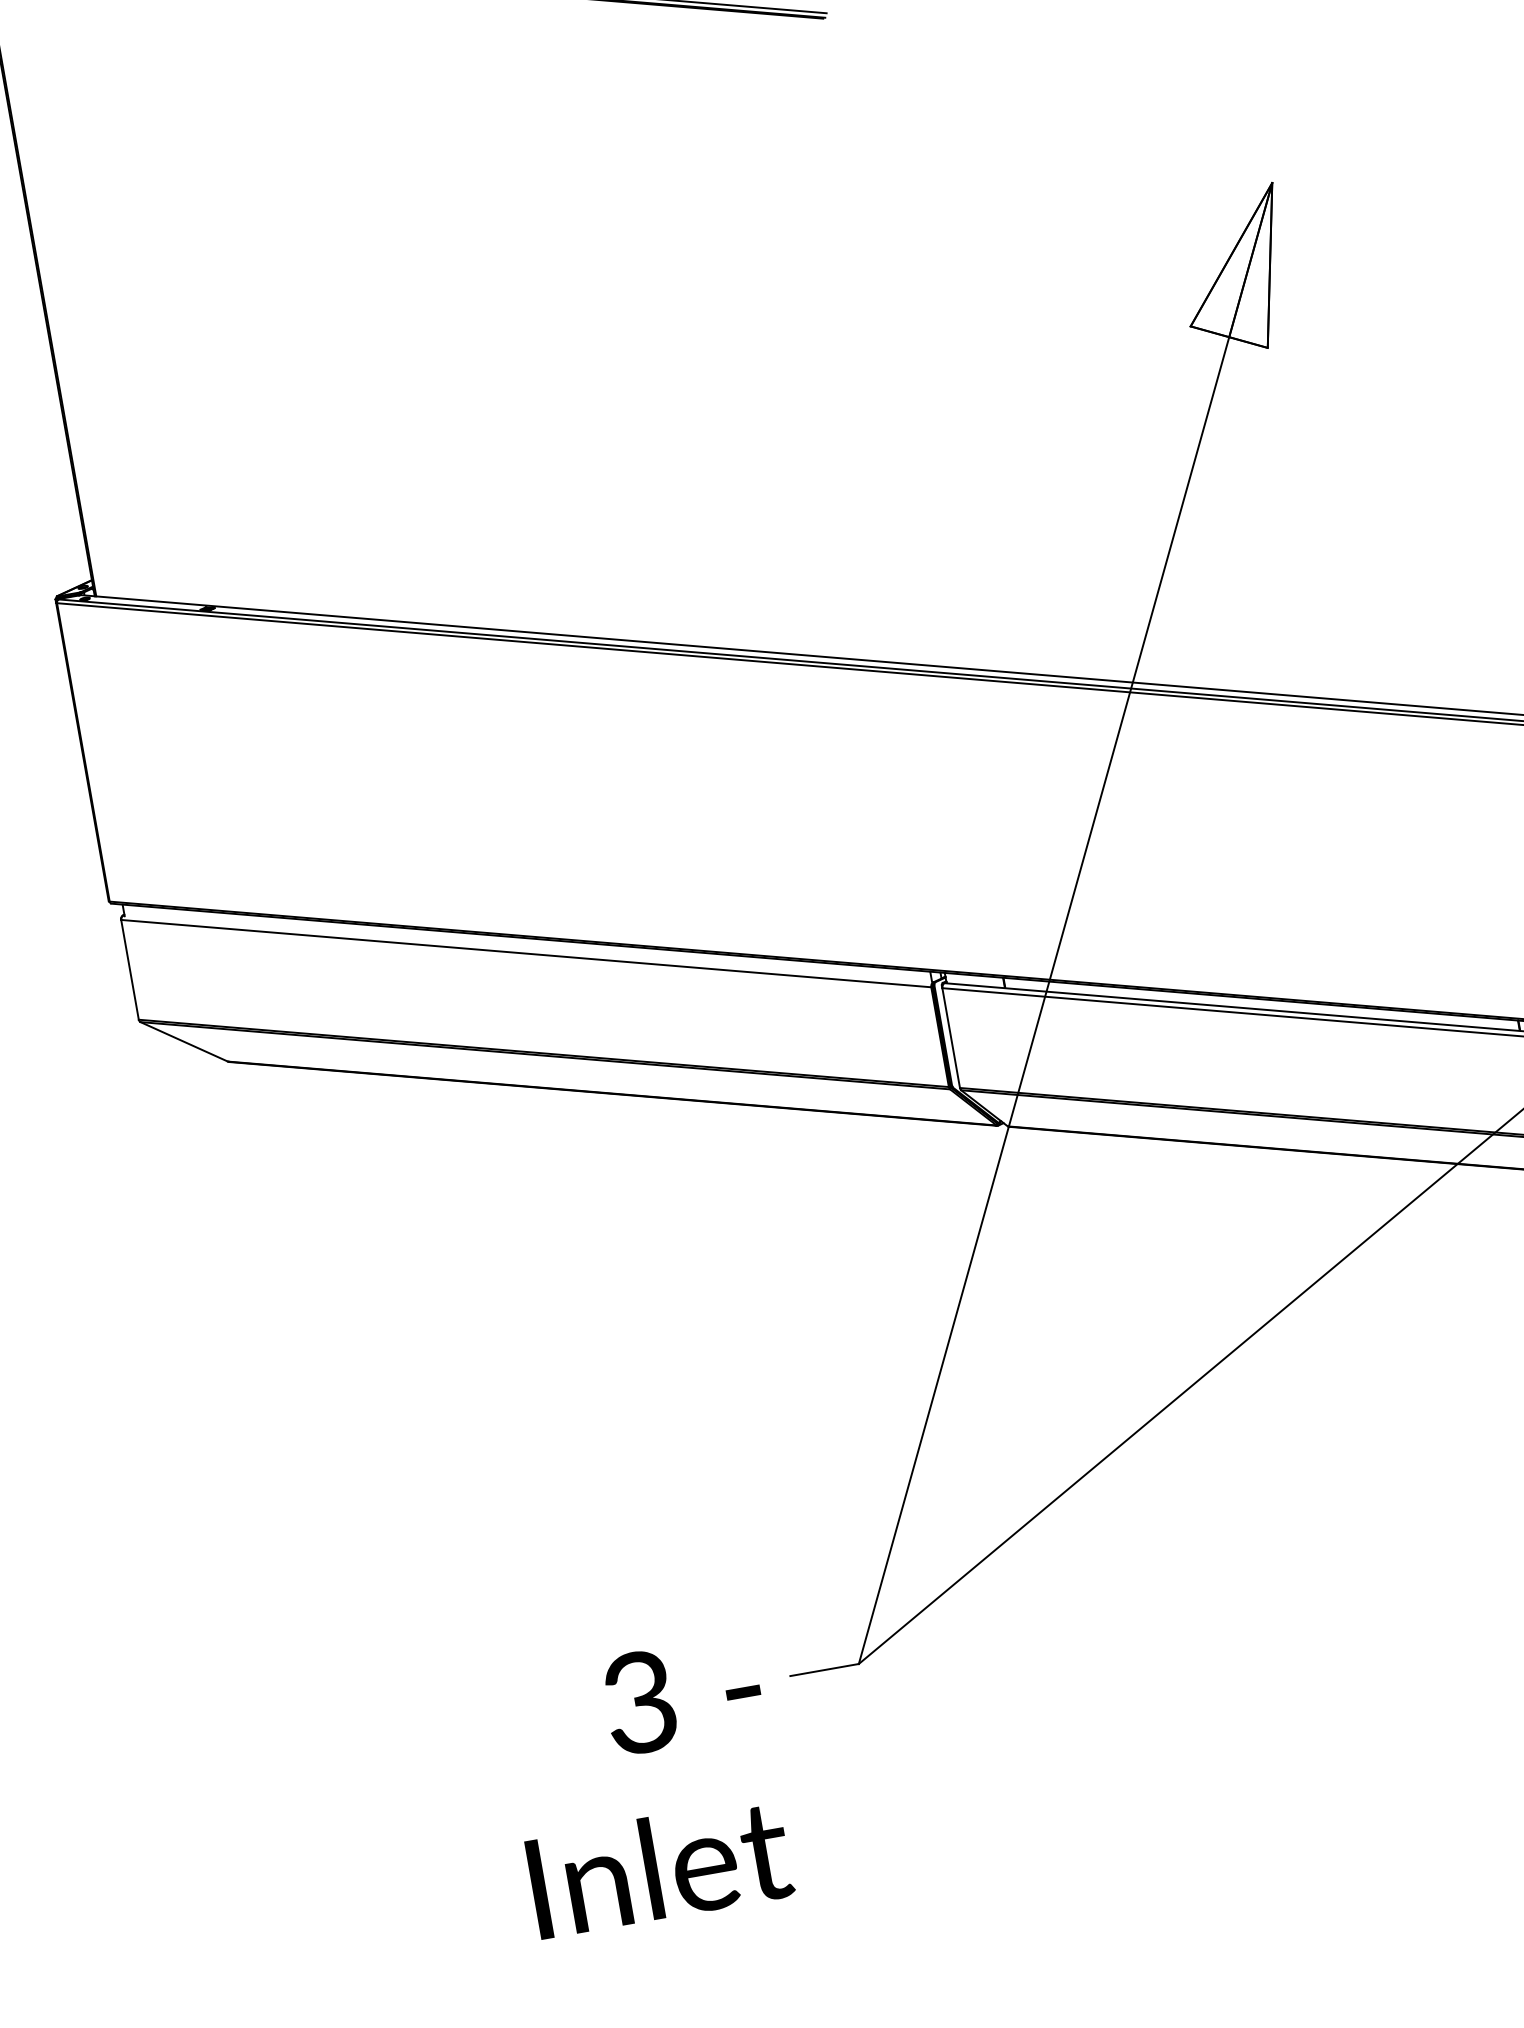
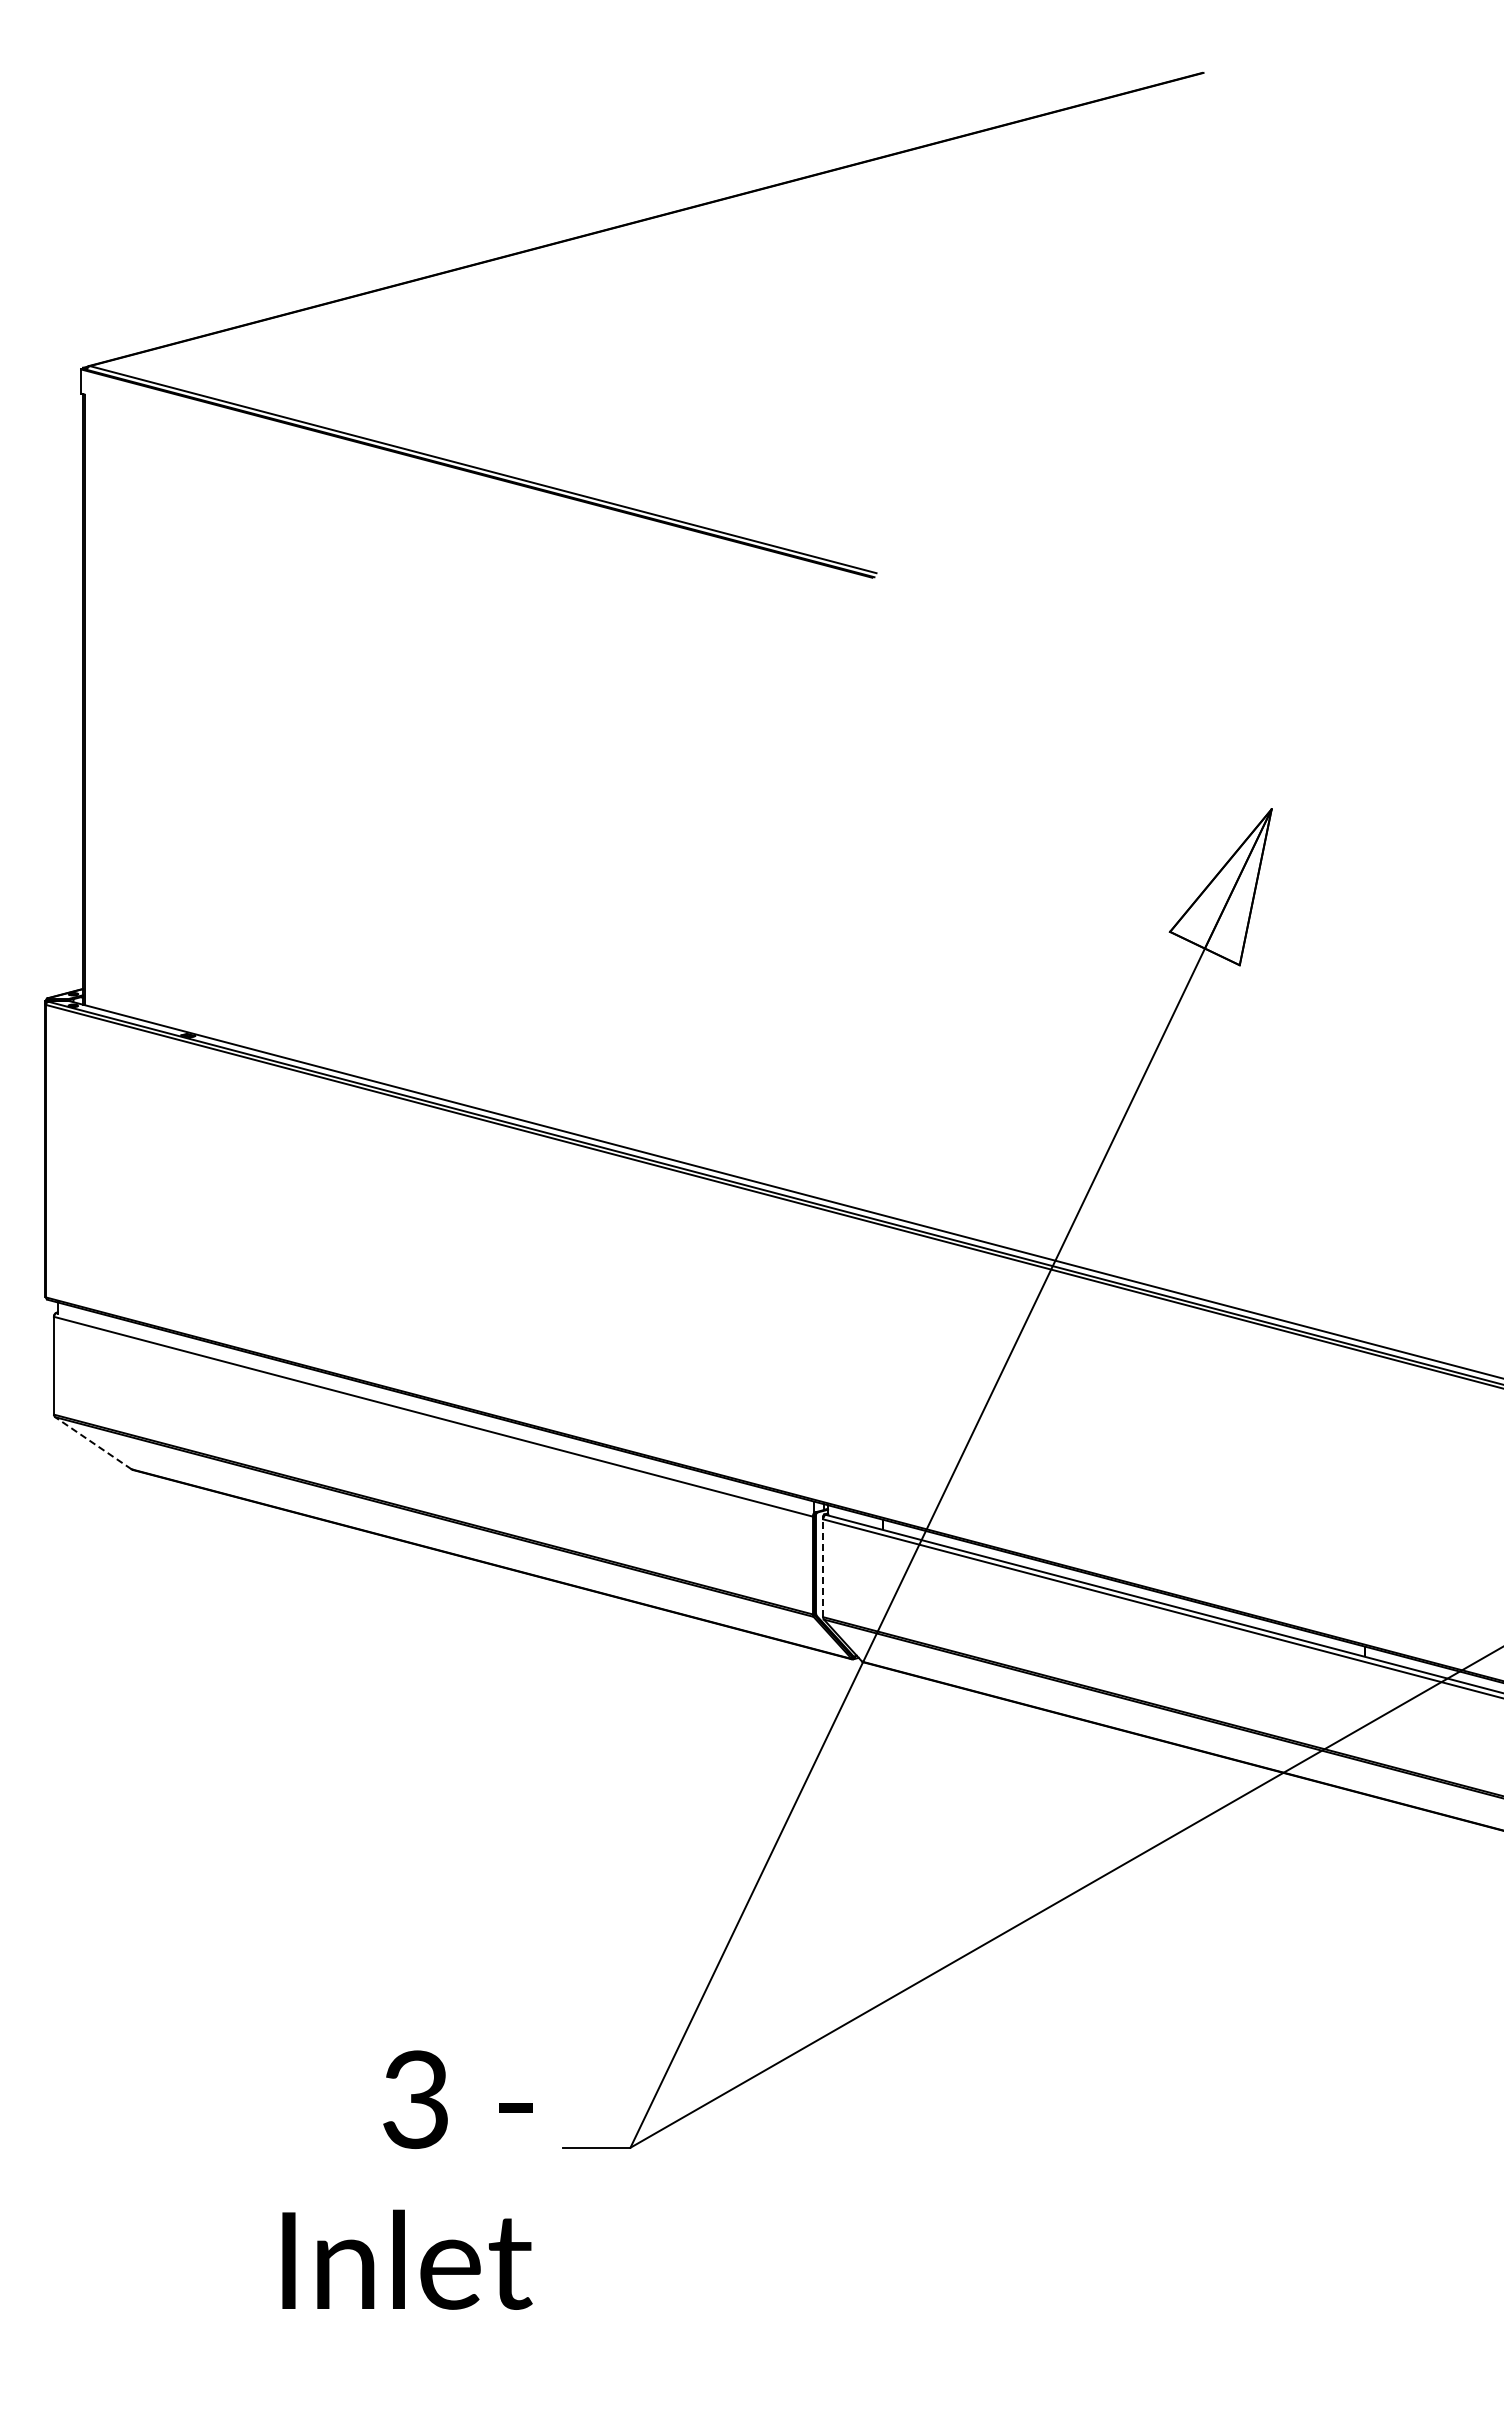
line: (951, 1038) -> (823, 1568), solid -> dashed
line: (184, 1041) -> (93, 1442), solid -> dashed
text: (645, 1785) -> (407, 2179), moved

